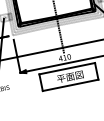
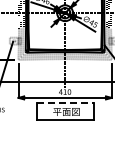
line: (67, 68) -> (65, 103), solid -> dashed

